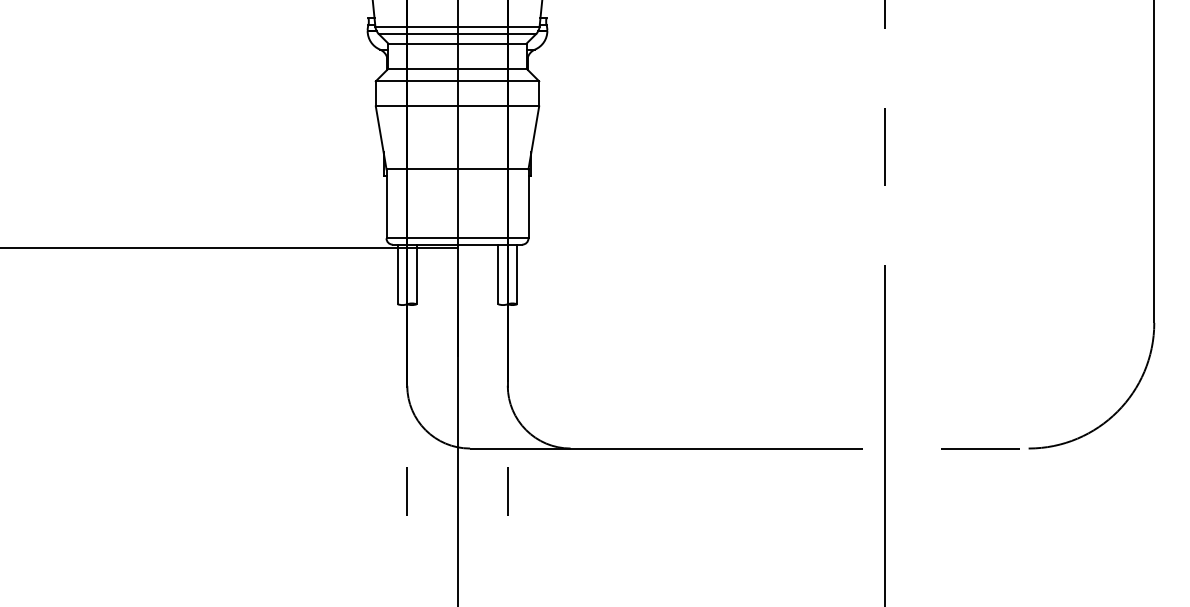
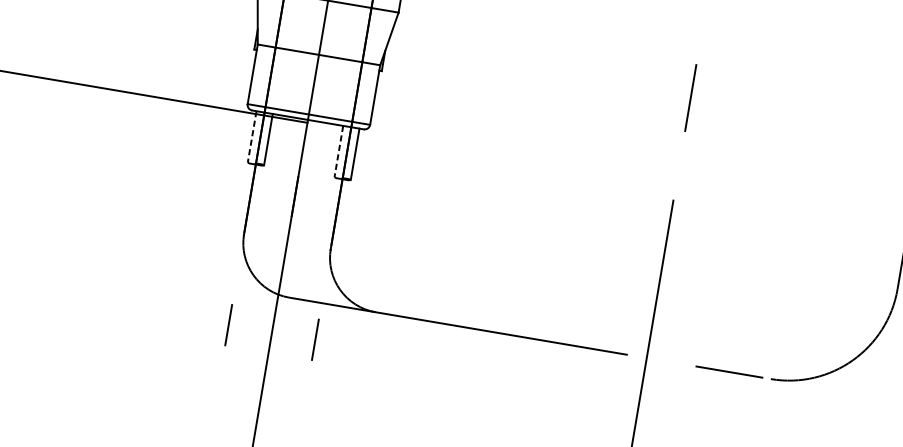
line: (397, 274) -> (251, 136), solid -> dashed
line: (498, 274) -> (339, 151), solid -> dashed

